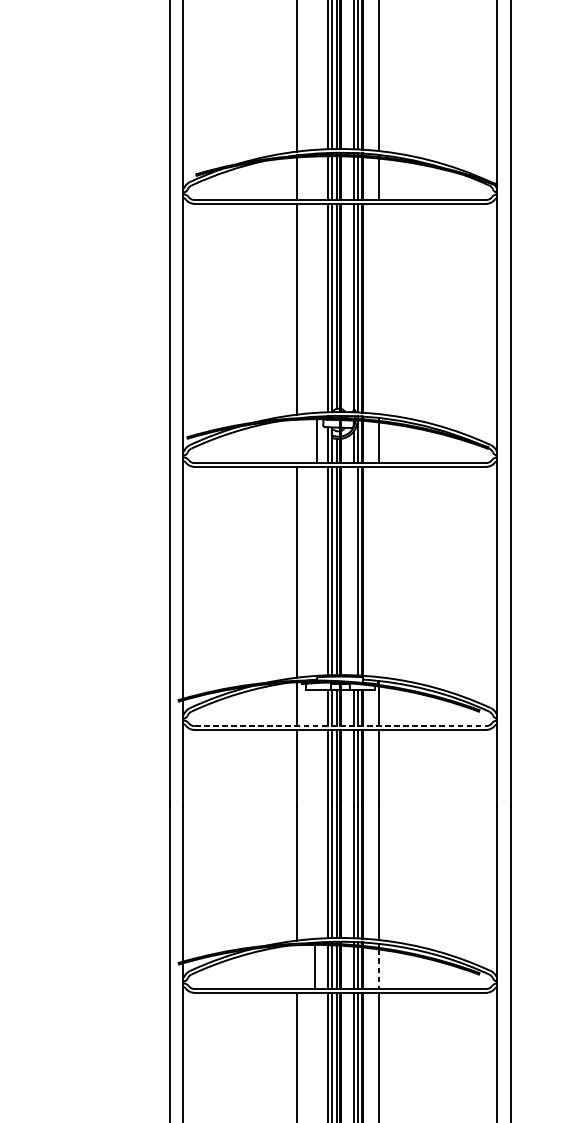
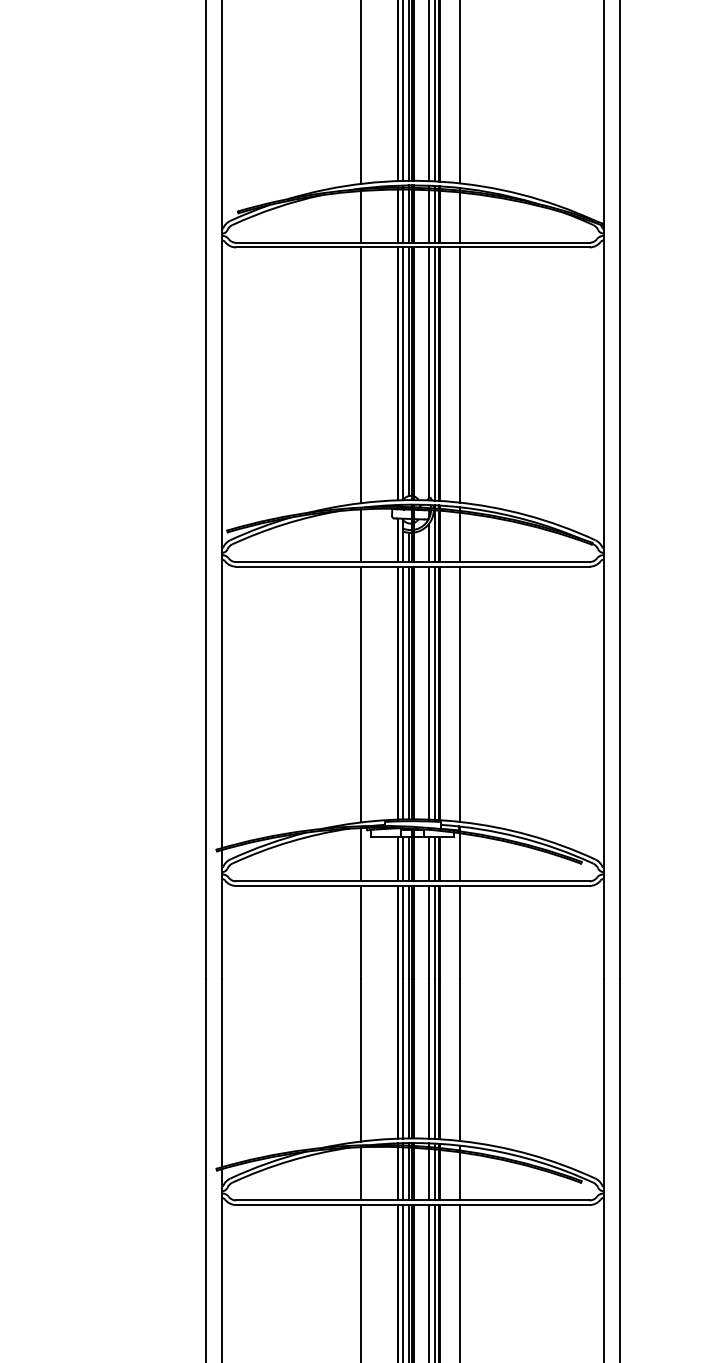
line: (379, 308) -> (460, 374), added
line: (317, 441) -> (360, 535), moved
line: (354, 570) -> (429, 692), added
line: (379, 571) -> (460, 693), added
line: (340, 726) -> (412, 881), dashed -> solid
line: (315, 966) -> (360, 1173), moved
line: (379, 969) -> (460, 1176), dashed -> solid

